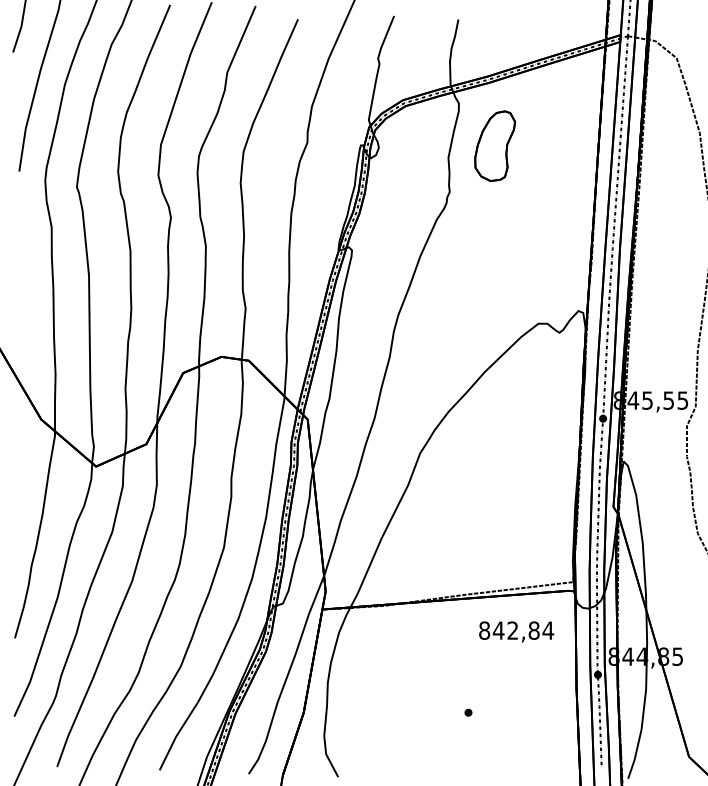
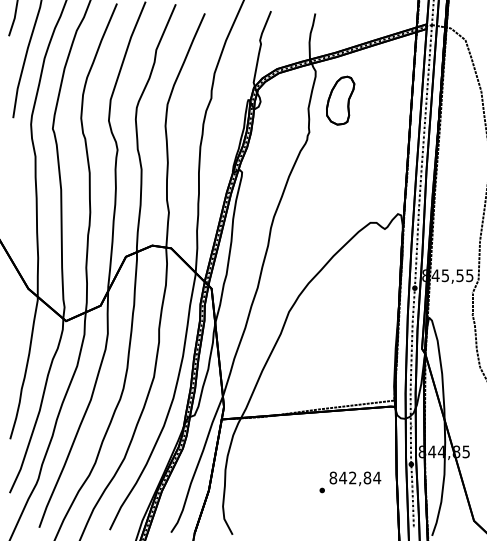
text: (516, 631) -> (355, 478), moved

